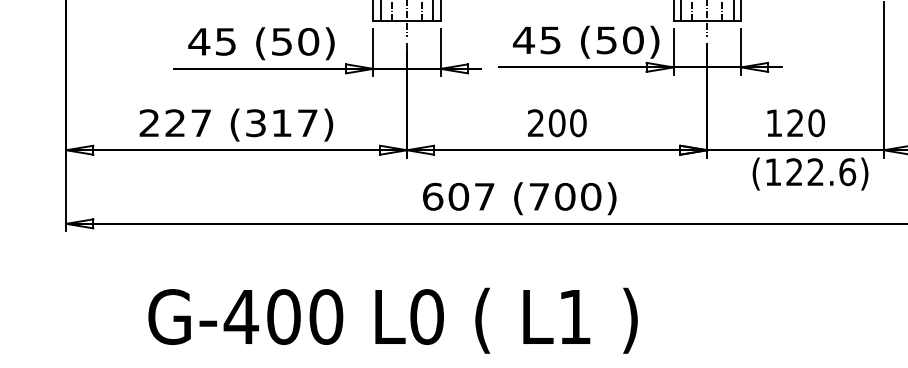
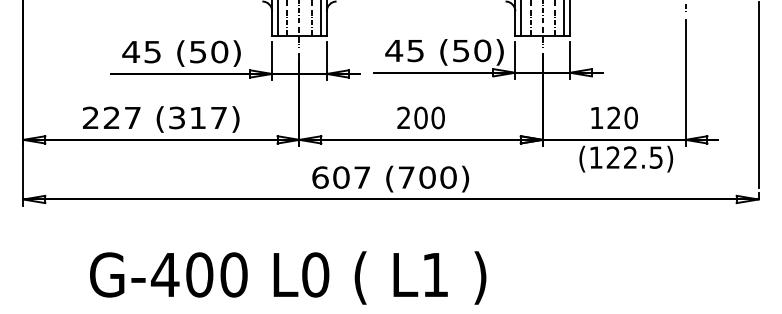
text: (847, 172) -> (656, 157), (122.6) -> (122.5)

